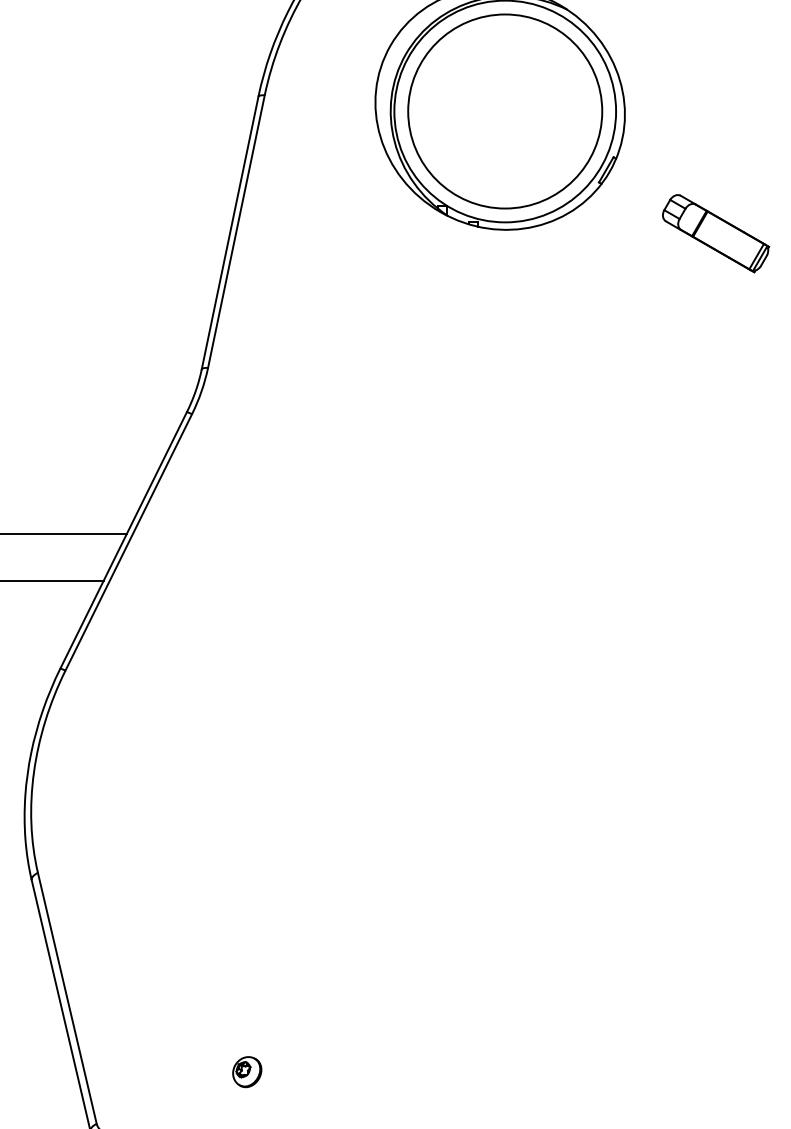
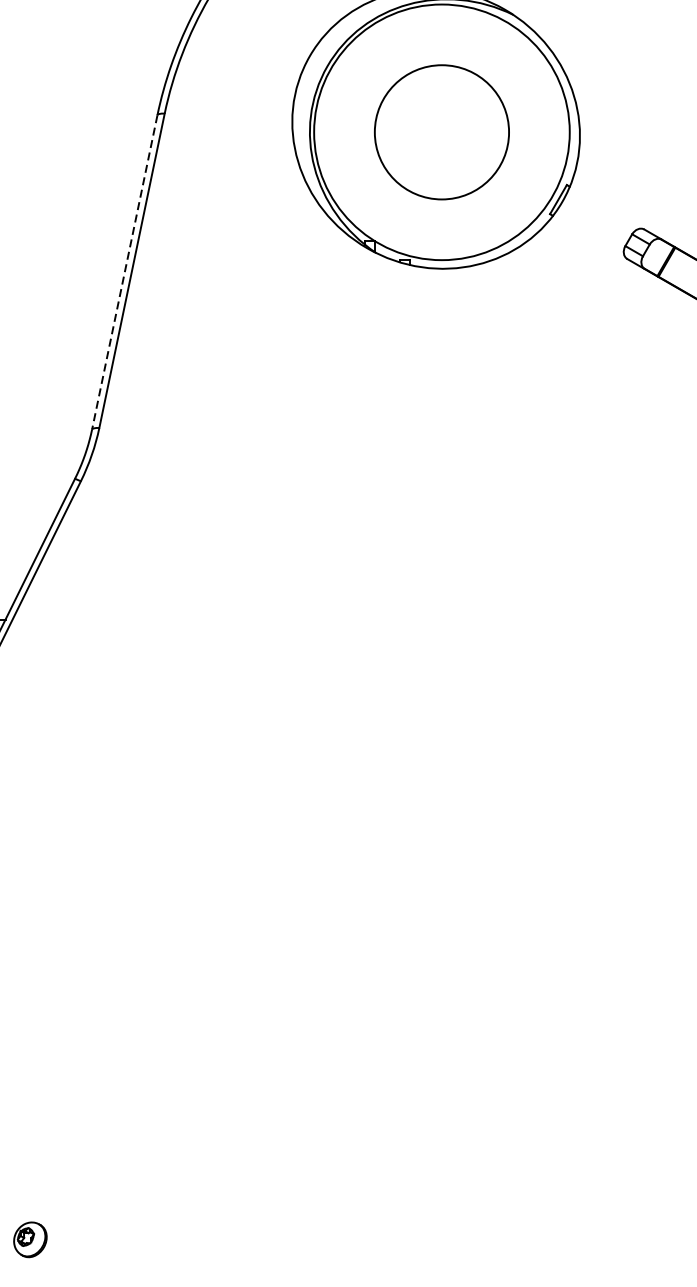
circle: (505, 111) -> (442, 132), size x0.6
line: (230, 233) -> (125, 272), solid -> dashed
part: (247, 1072) -> (30, 1240), moved

